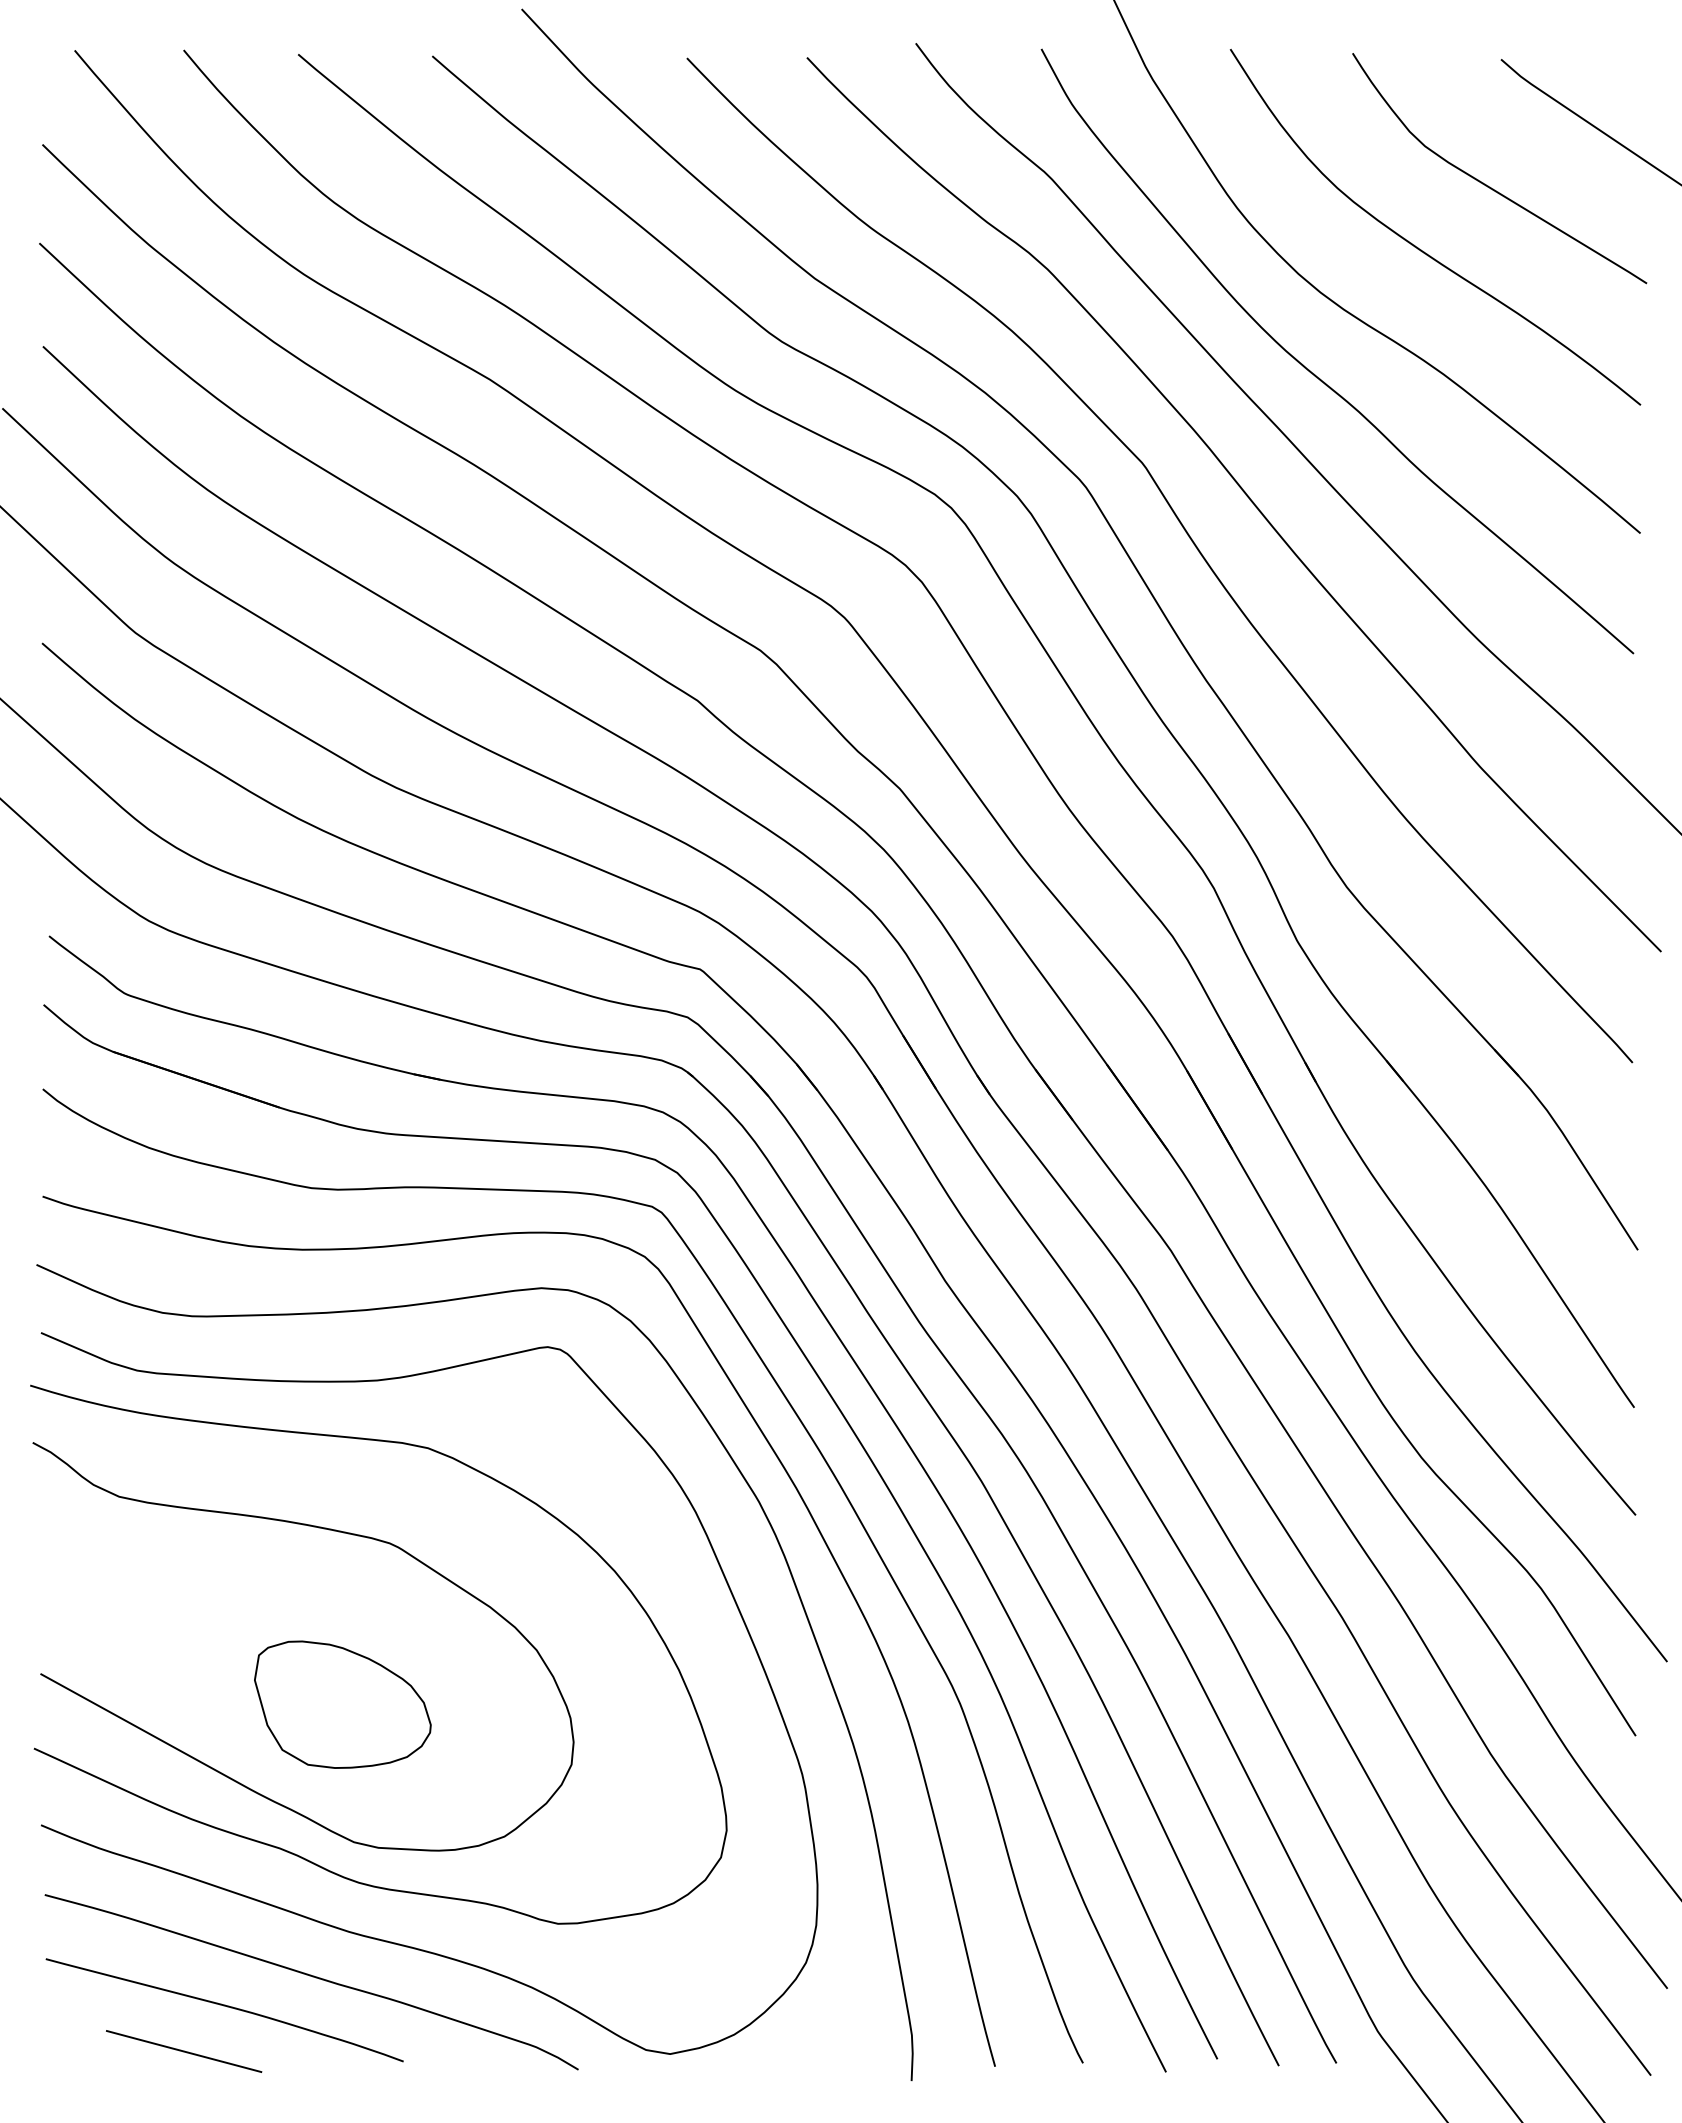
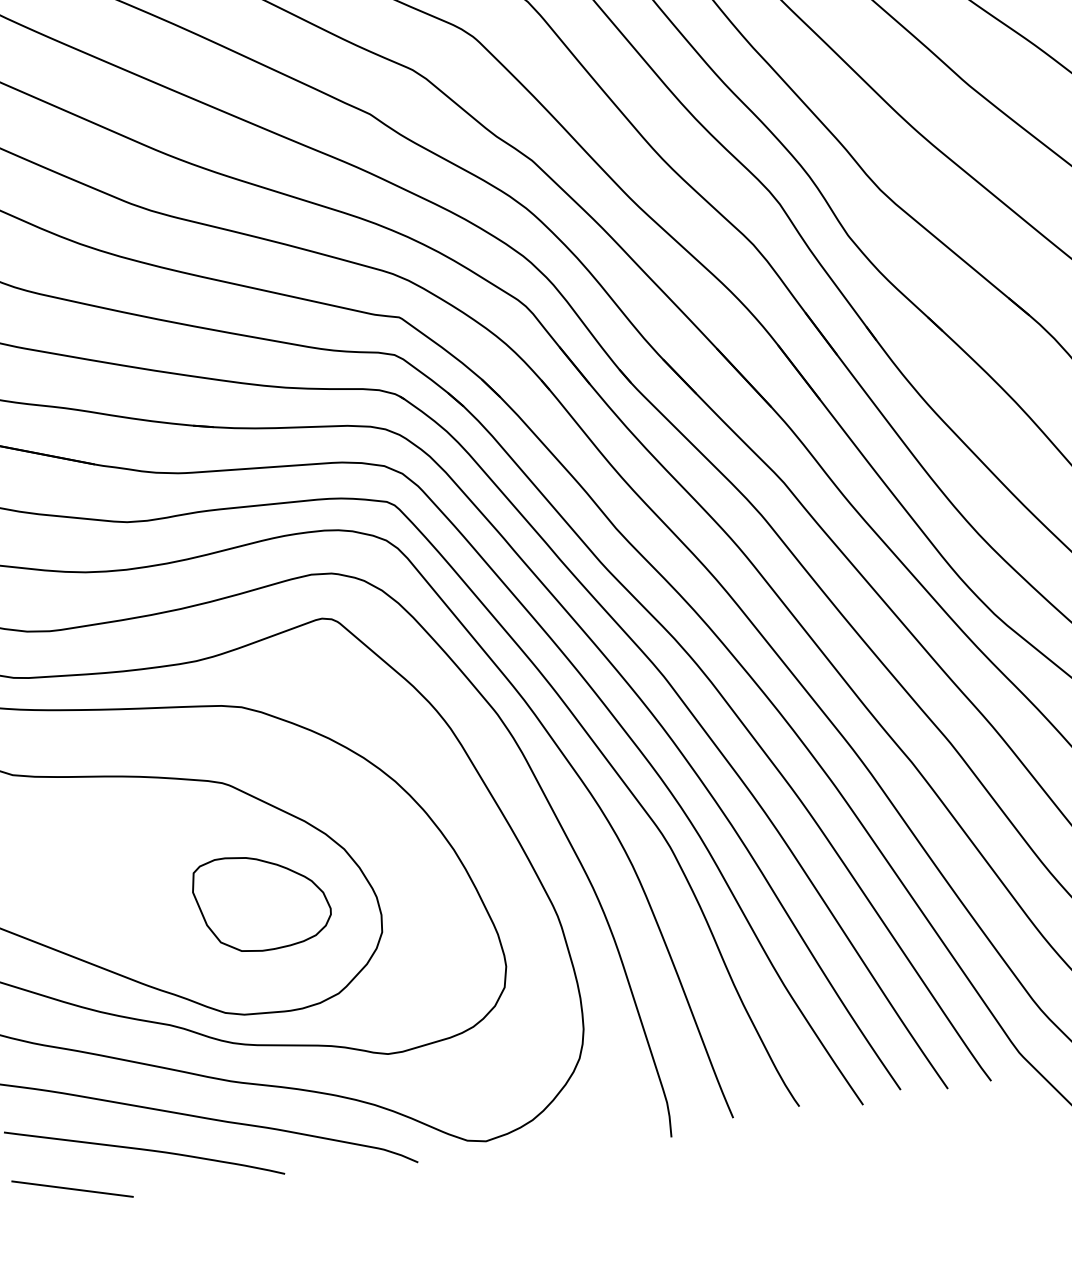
part: (342, 1704) -> (261, 901), moved
line: (184, 2051) -> (72, 1189), moved

